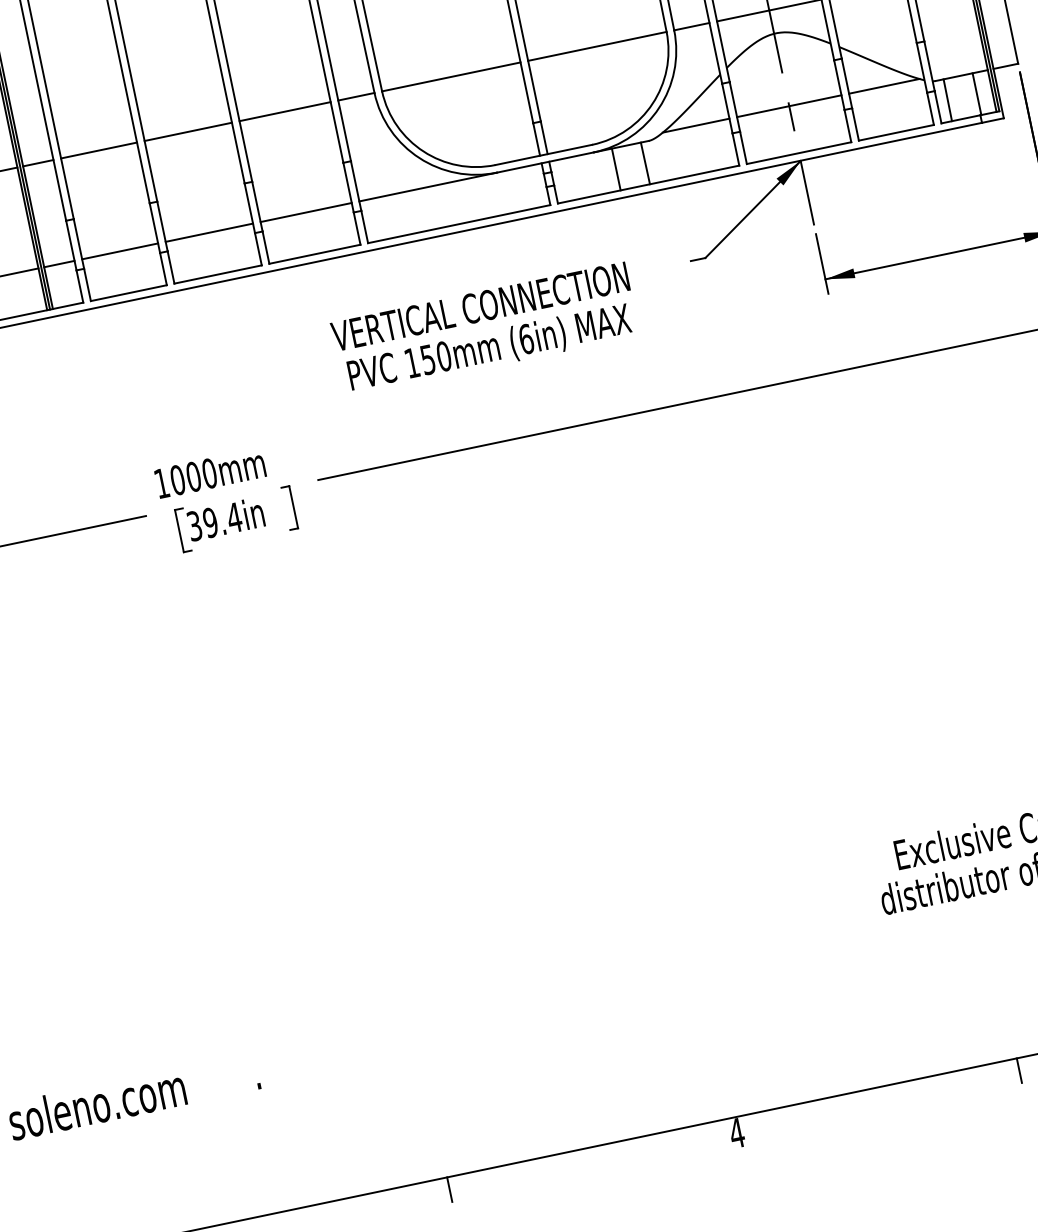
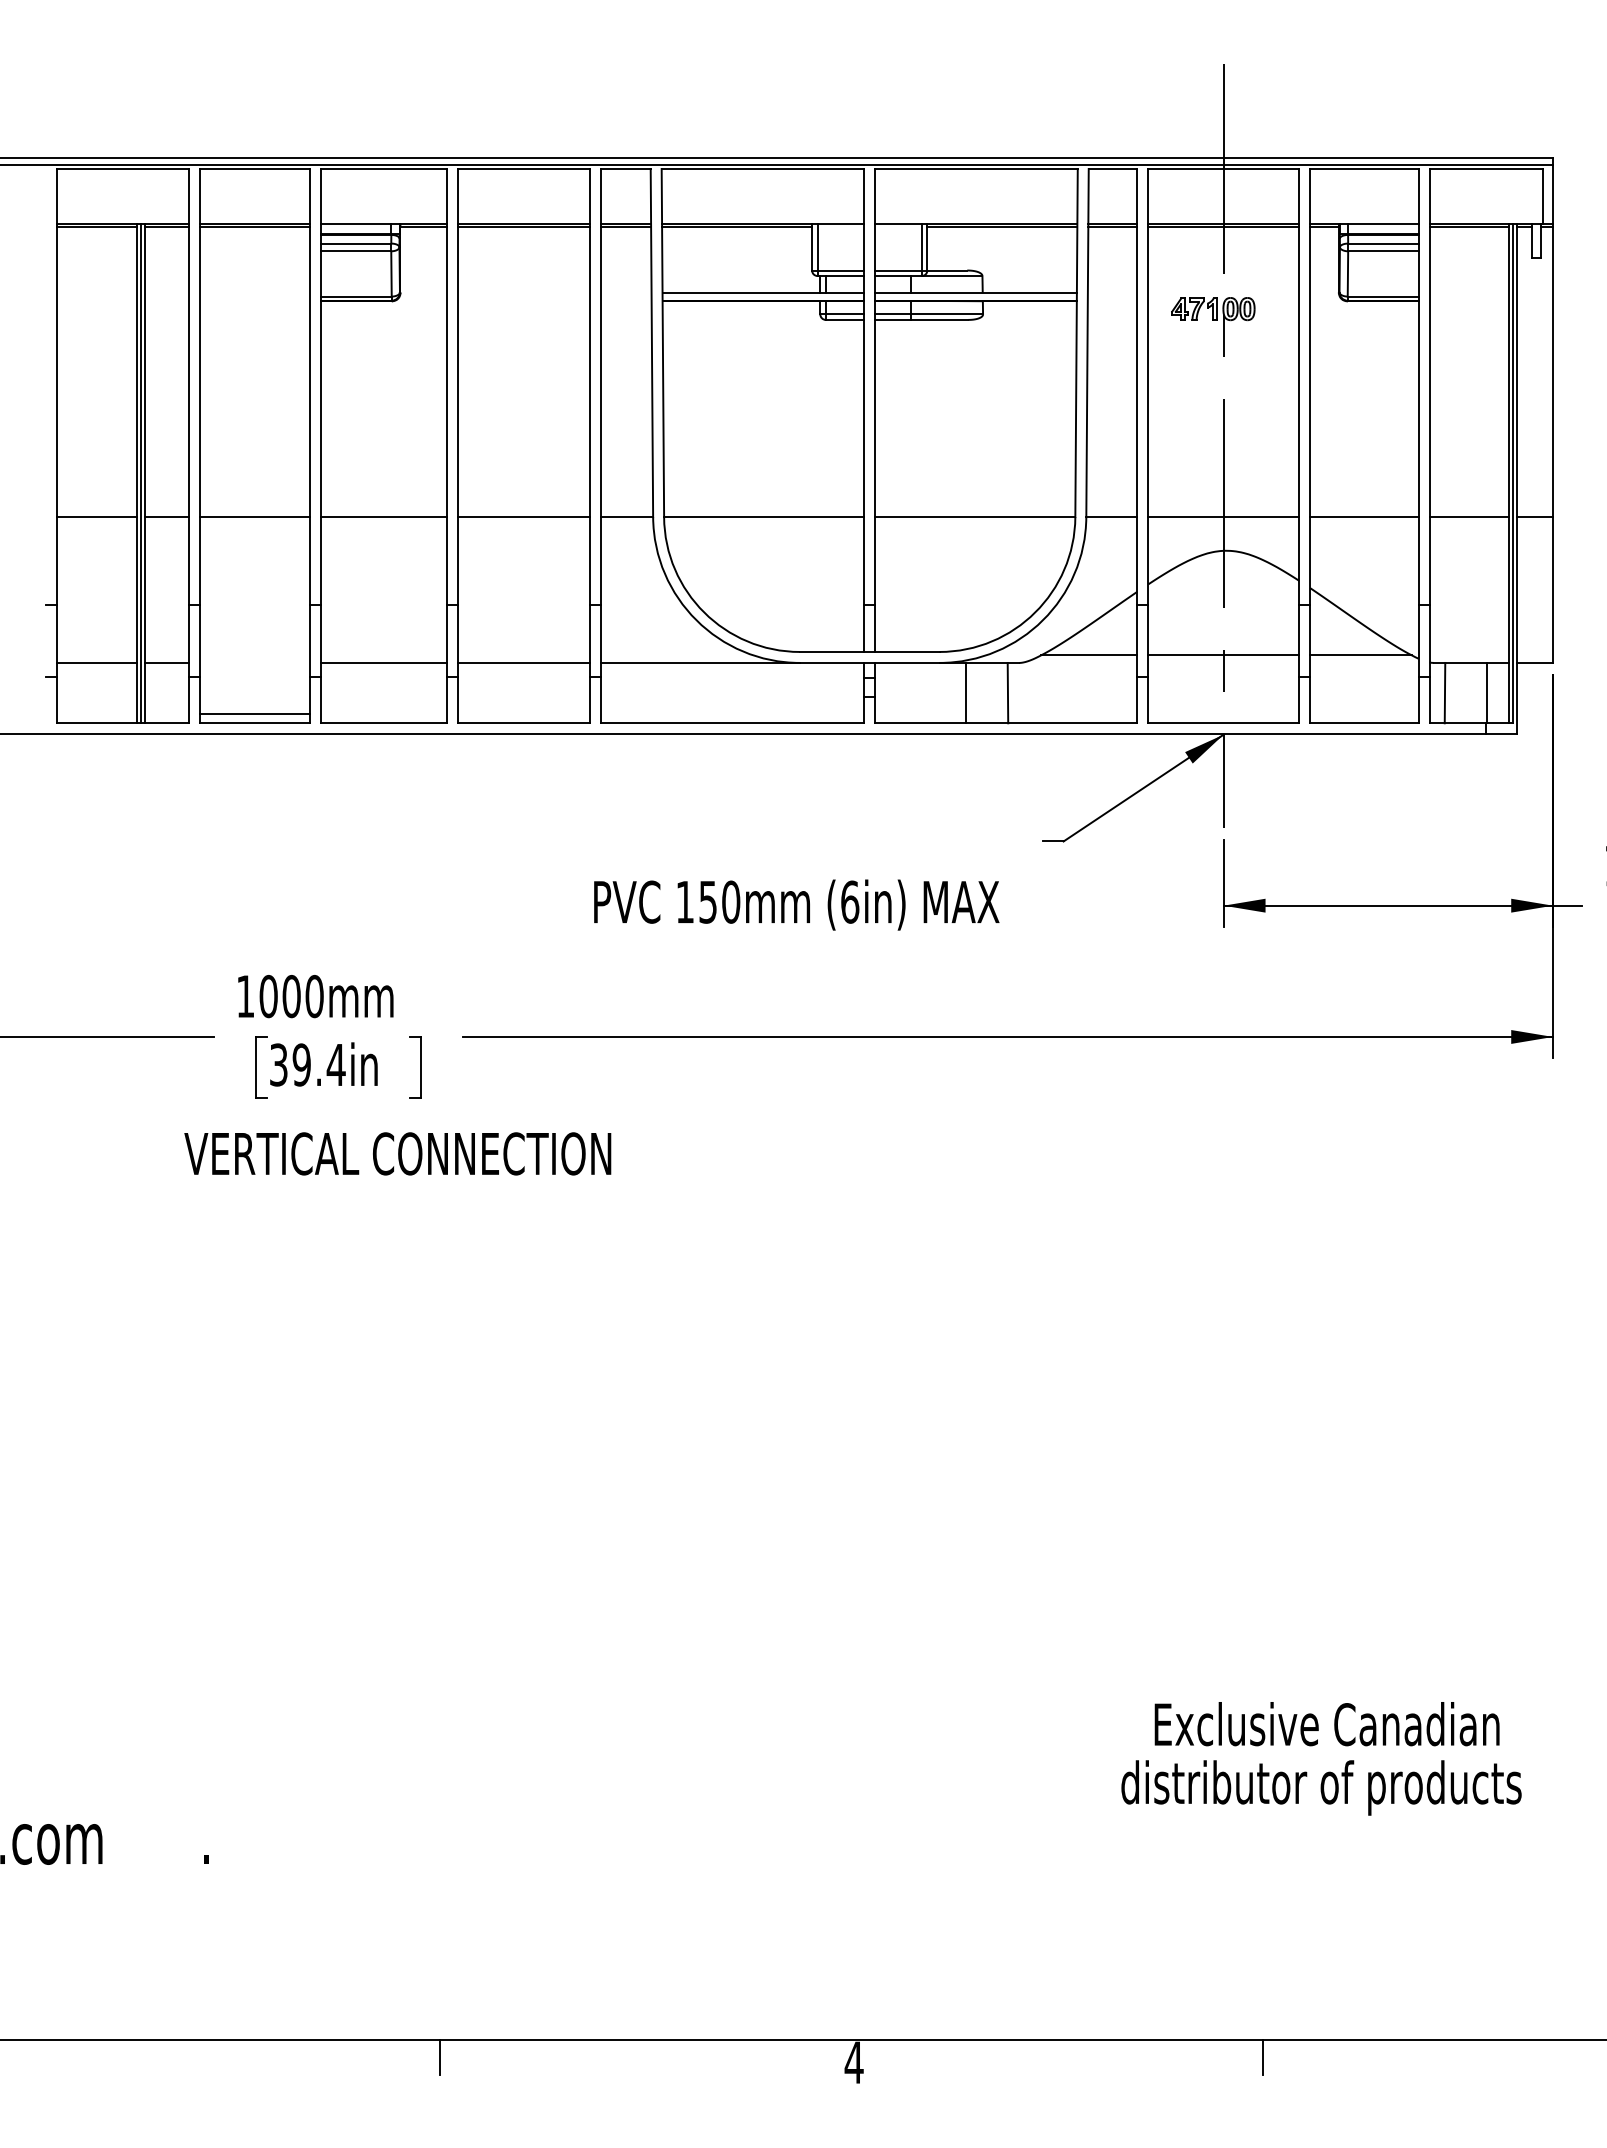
line: (119, 251) -> (254, 713), moved
text: (480, 306) -> (397, 1153), moved
text: (489, 348) -> (796, 904), moved

